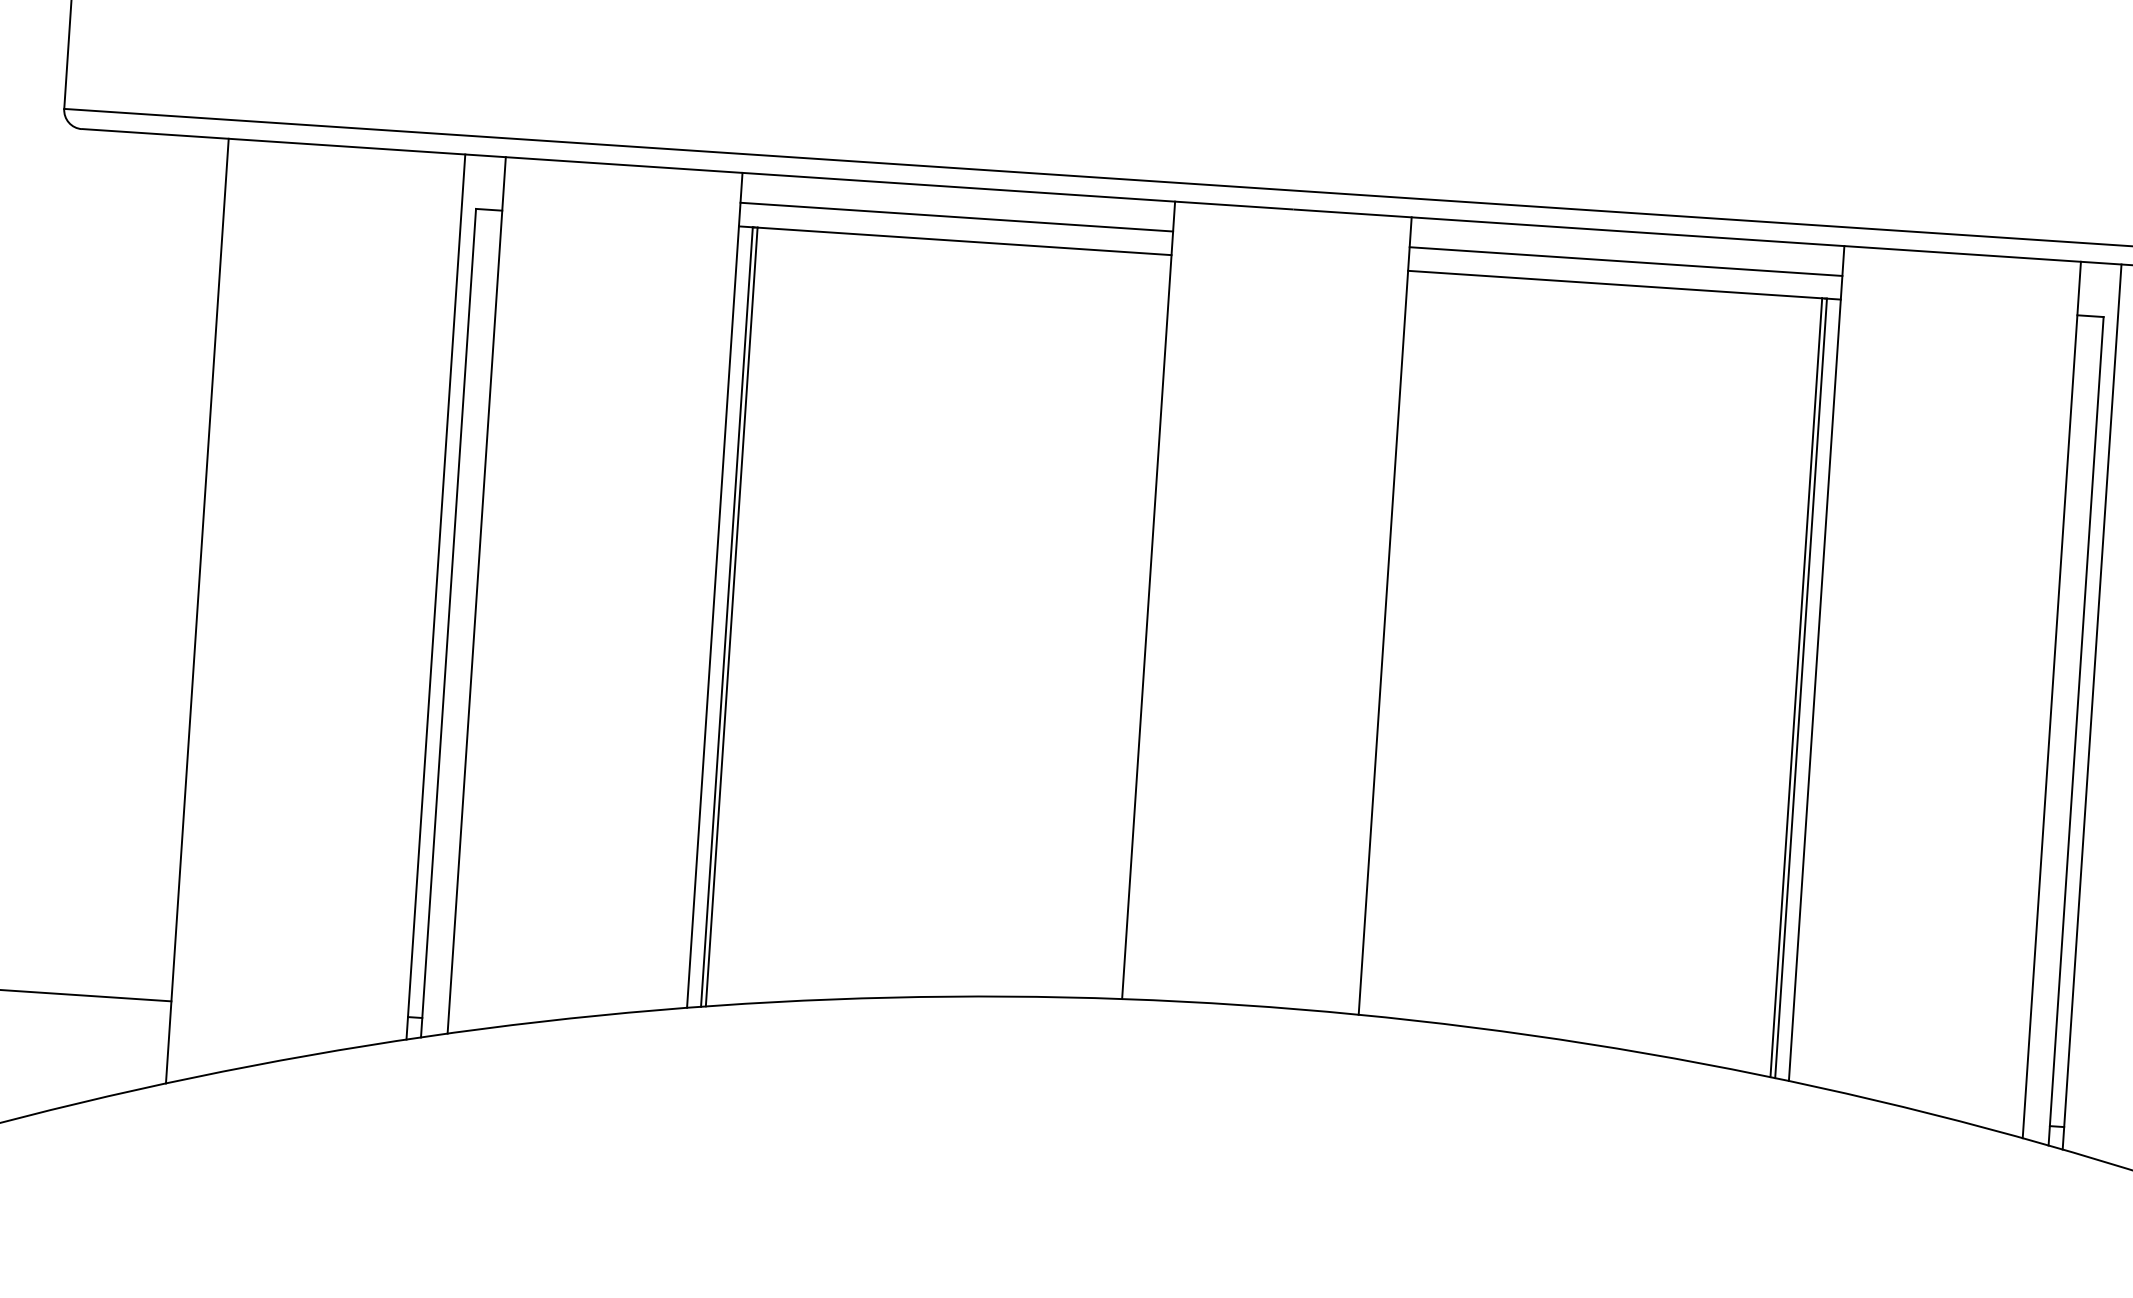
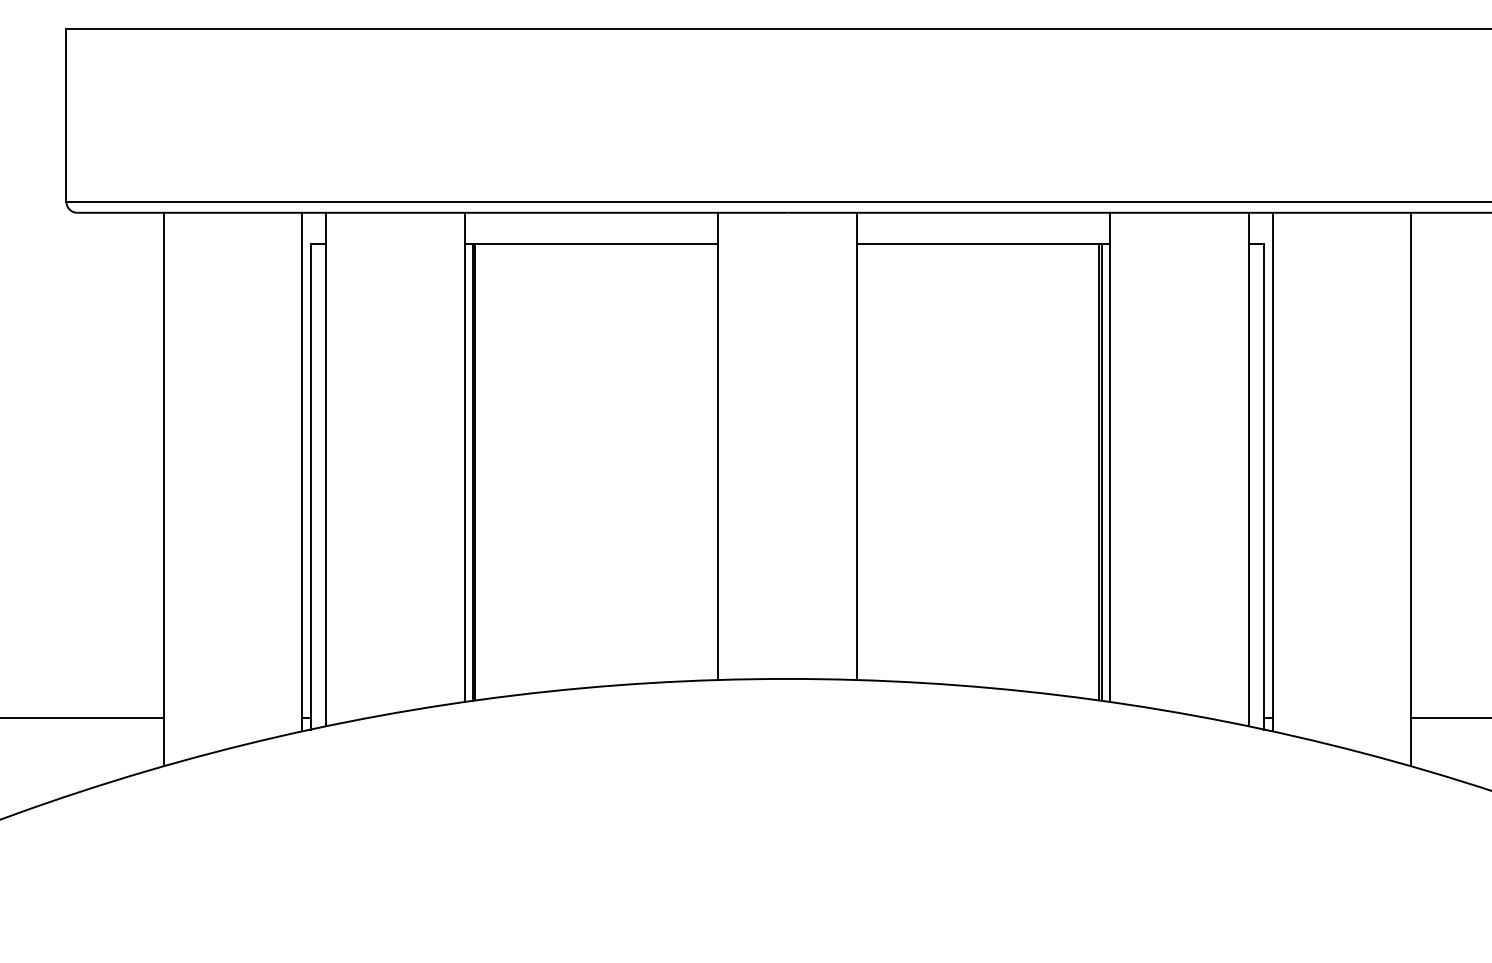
line: (957, 217) -> (591, 230), removed
line: (1626, 261) -> (983, 230), removed

